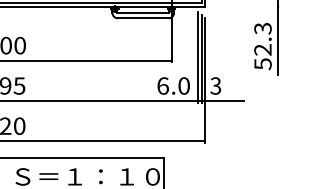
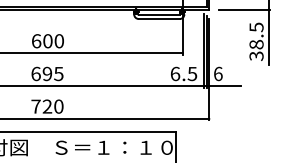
line: (248, 6) -> (244, 9), added
text: (262, 46) -> (256, 41), 52.3 -> 38.5
text: (184, 85) -> (192, 73), 6.0 -> 6.5
text: (214, 85) -> (217, 73), 3 -> 6

